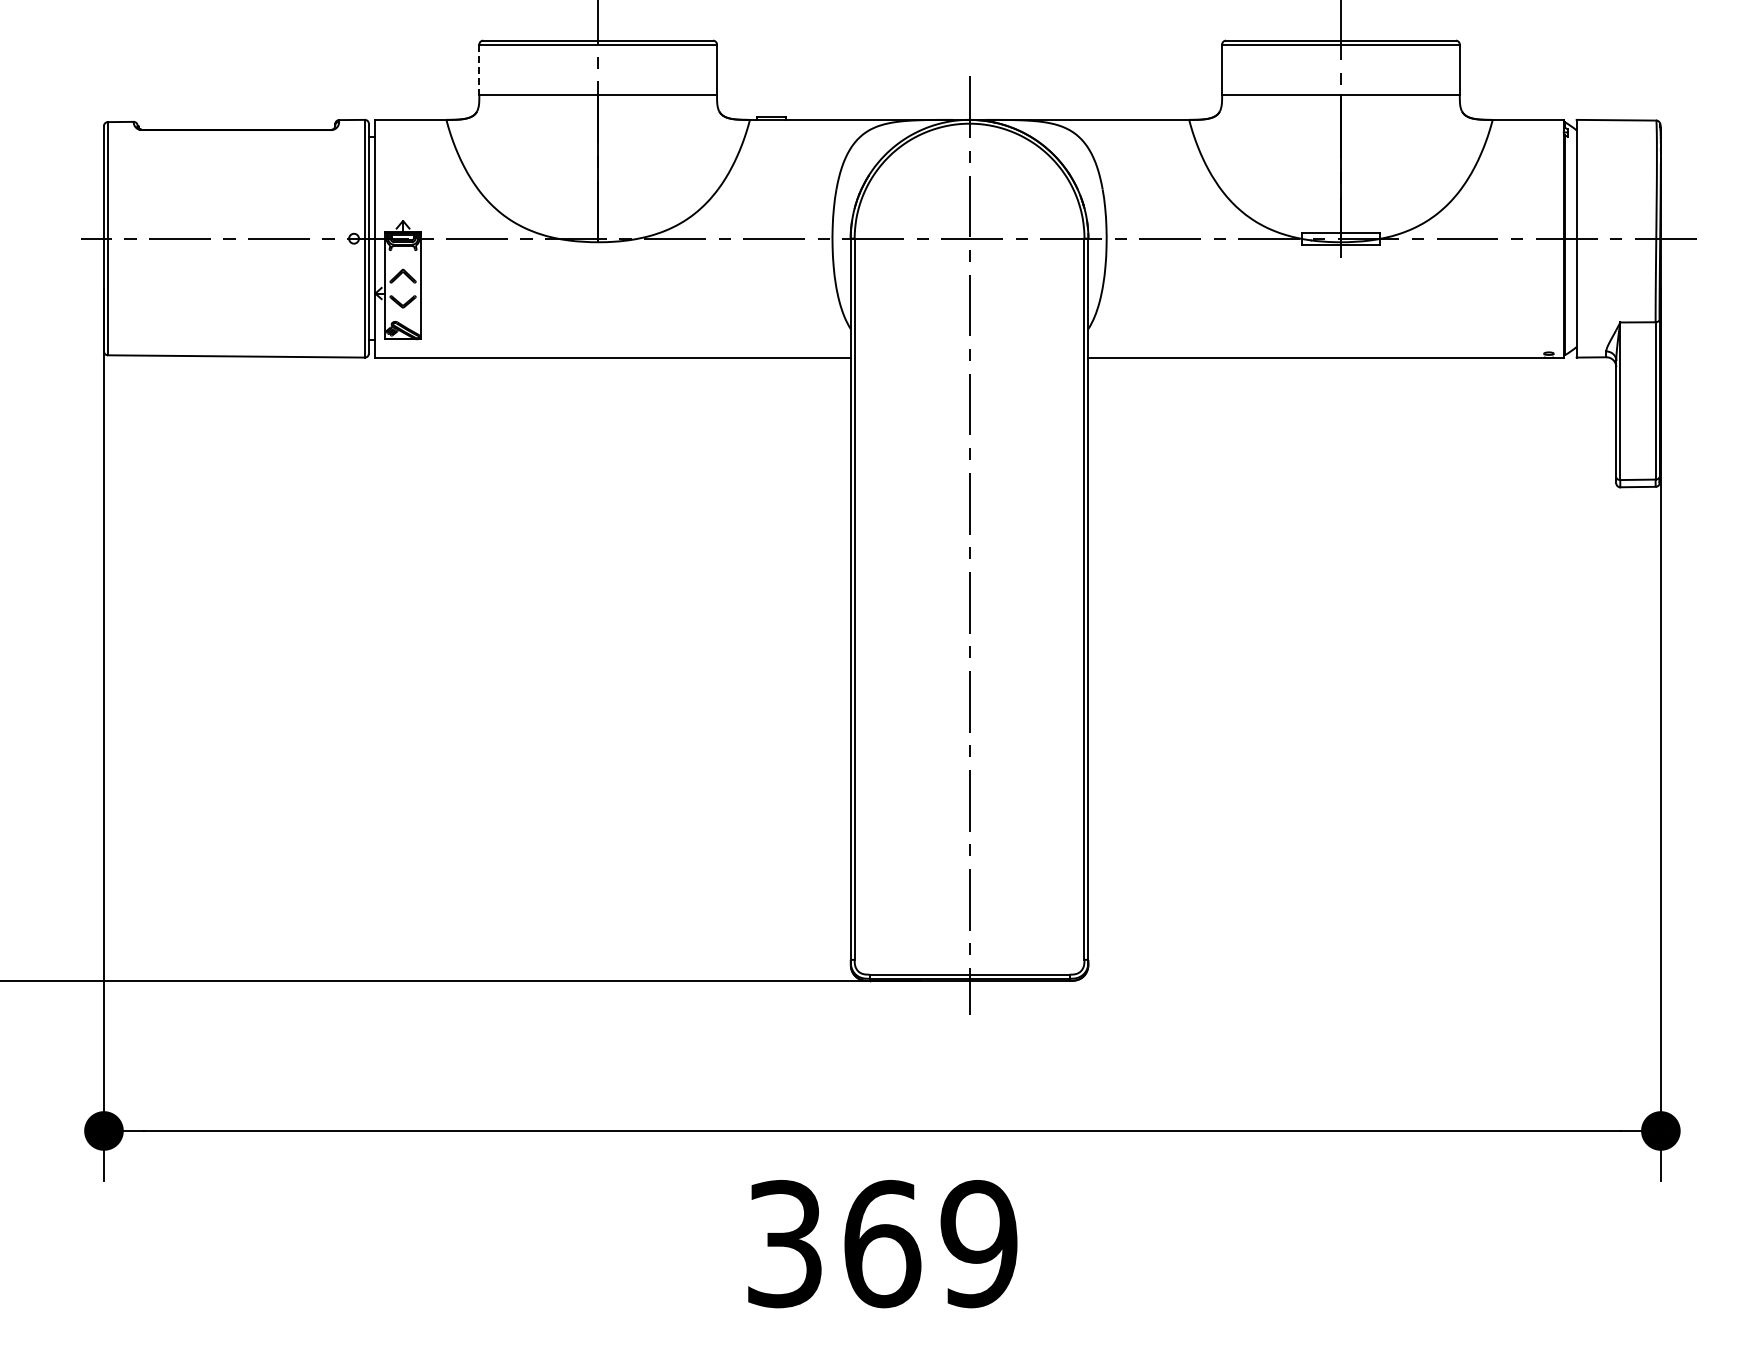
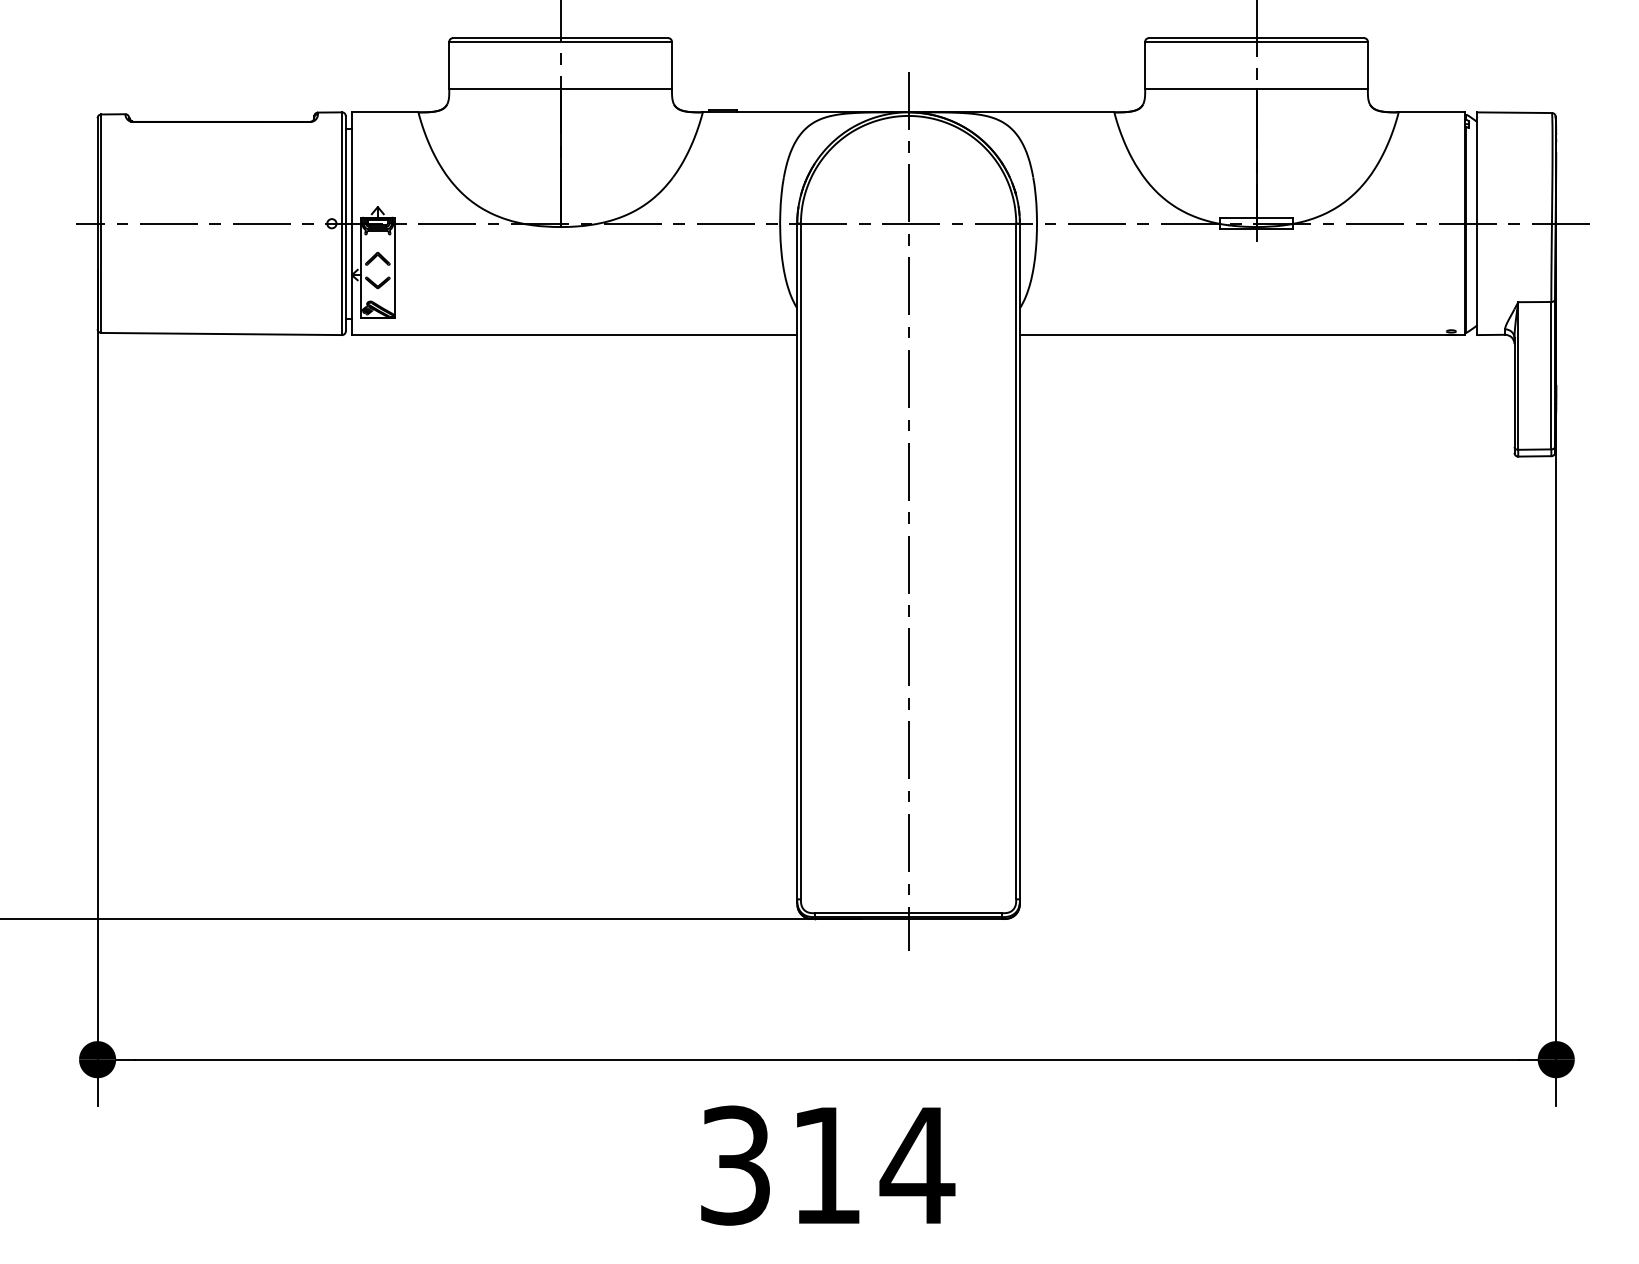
line: (479, 70) -> (449, 66), dashed -> solid
text: (931, 1244) -> (872, 1166), 369 -> 314

